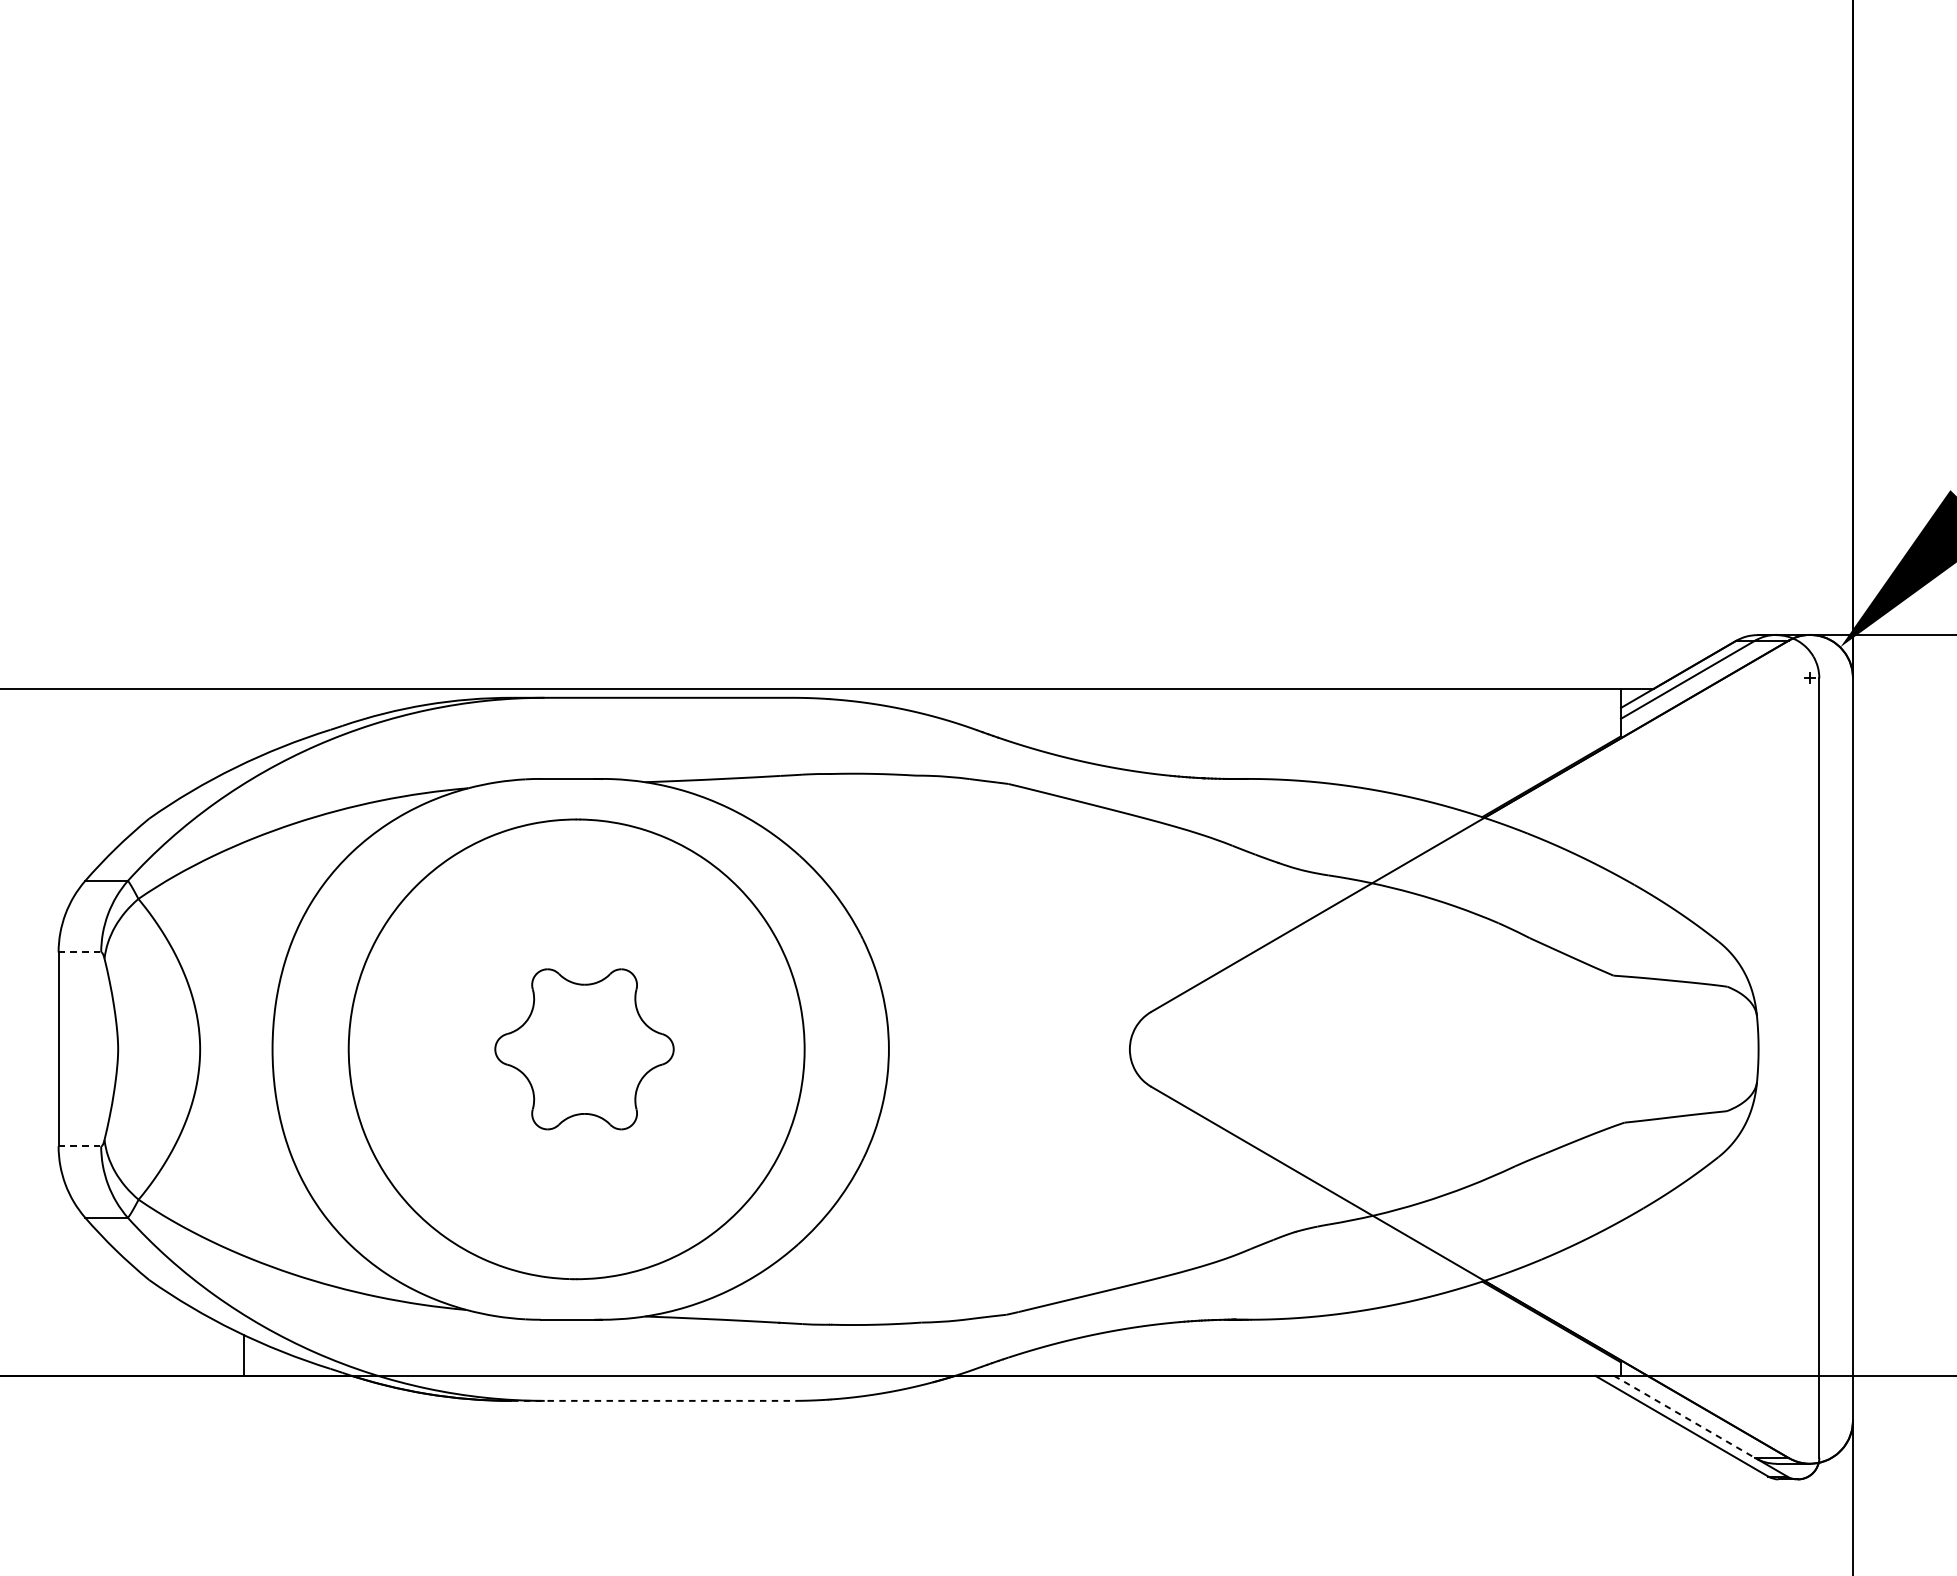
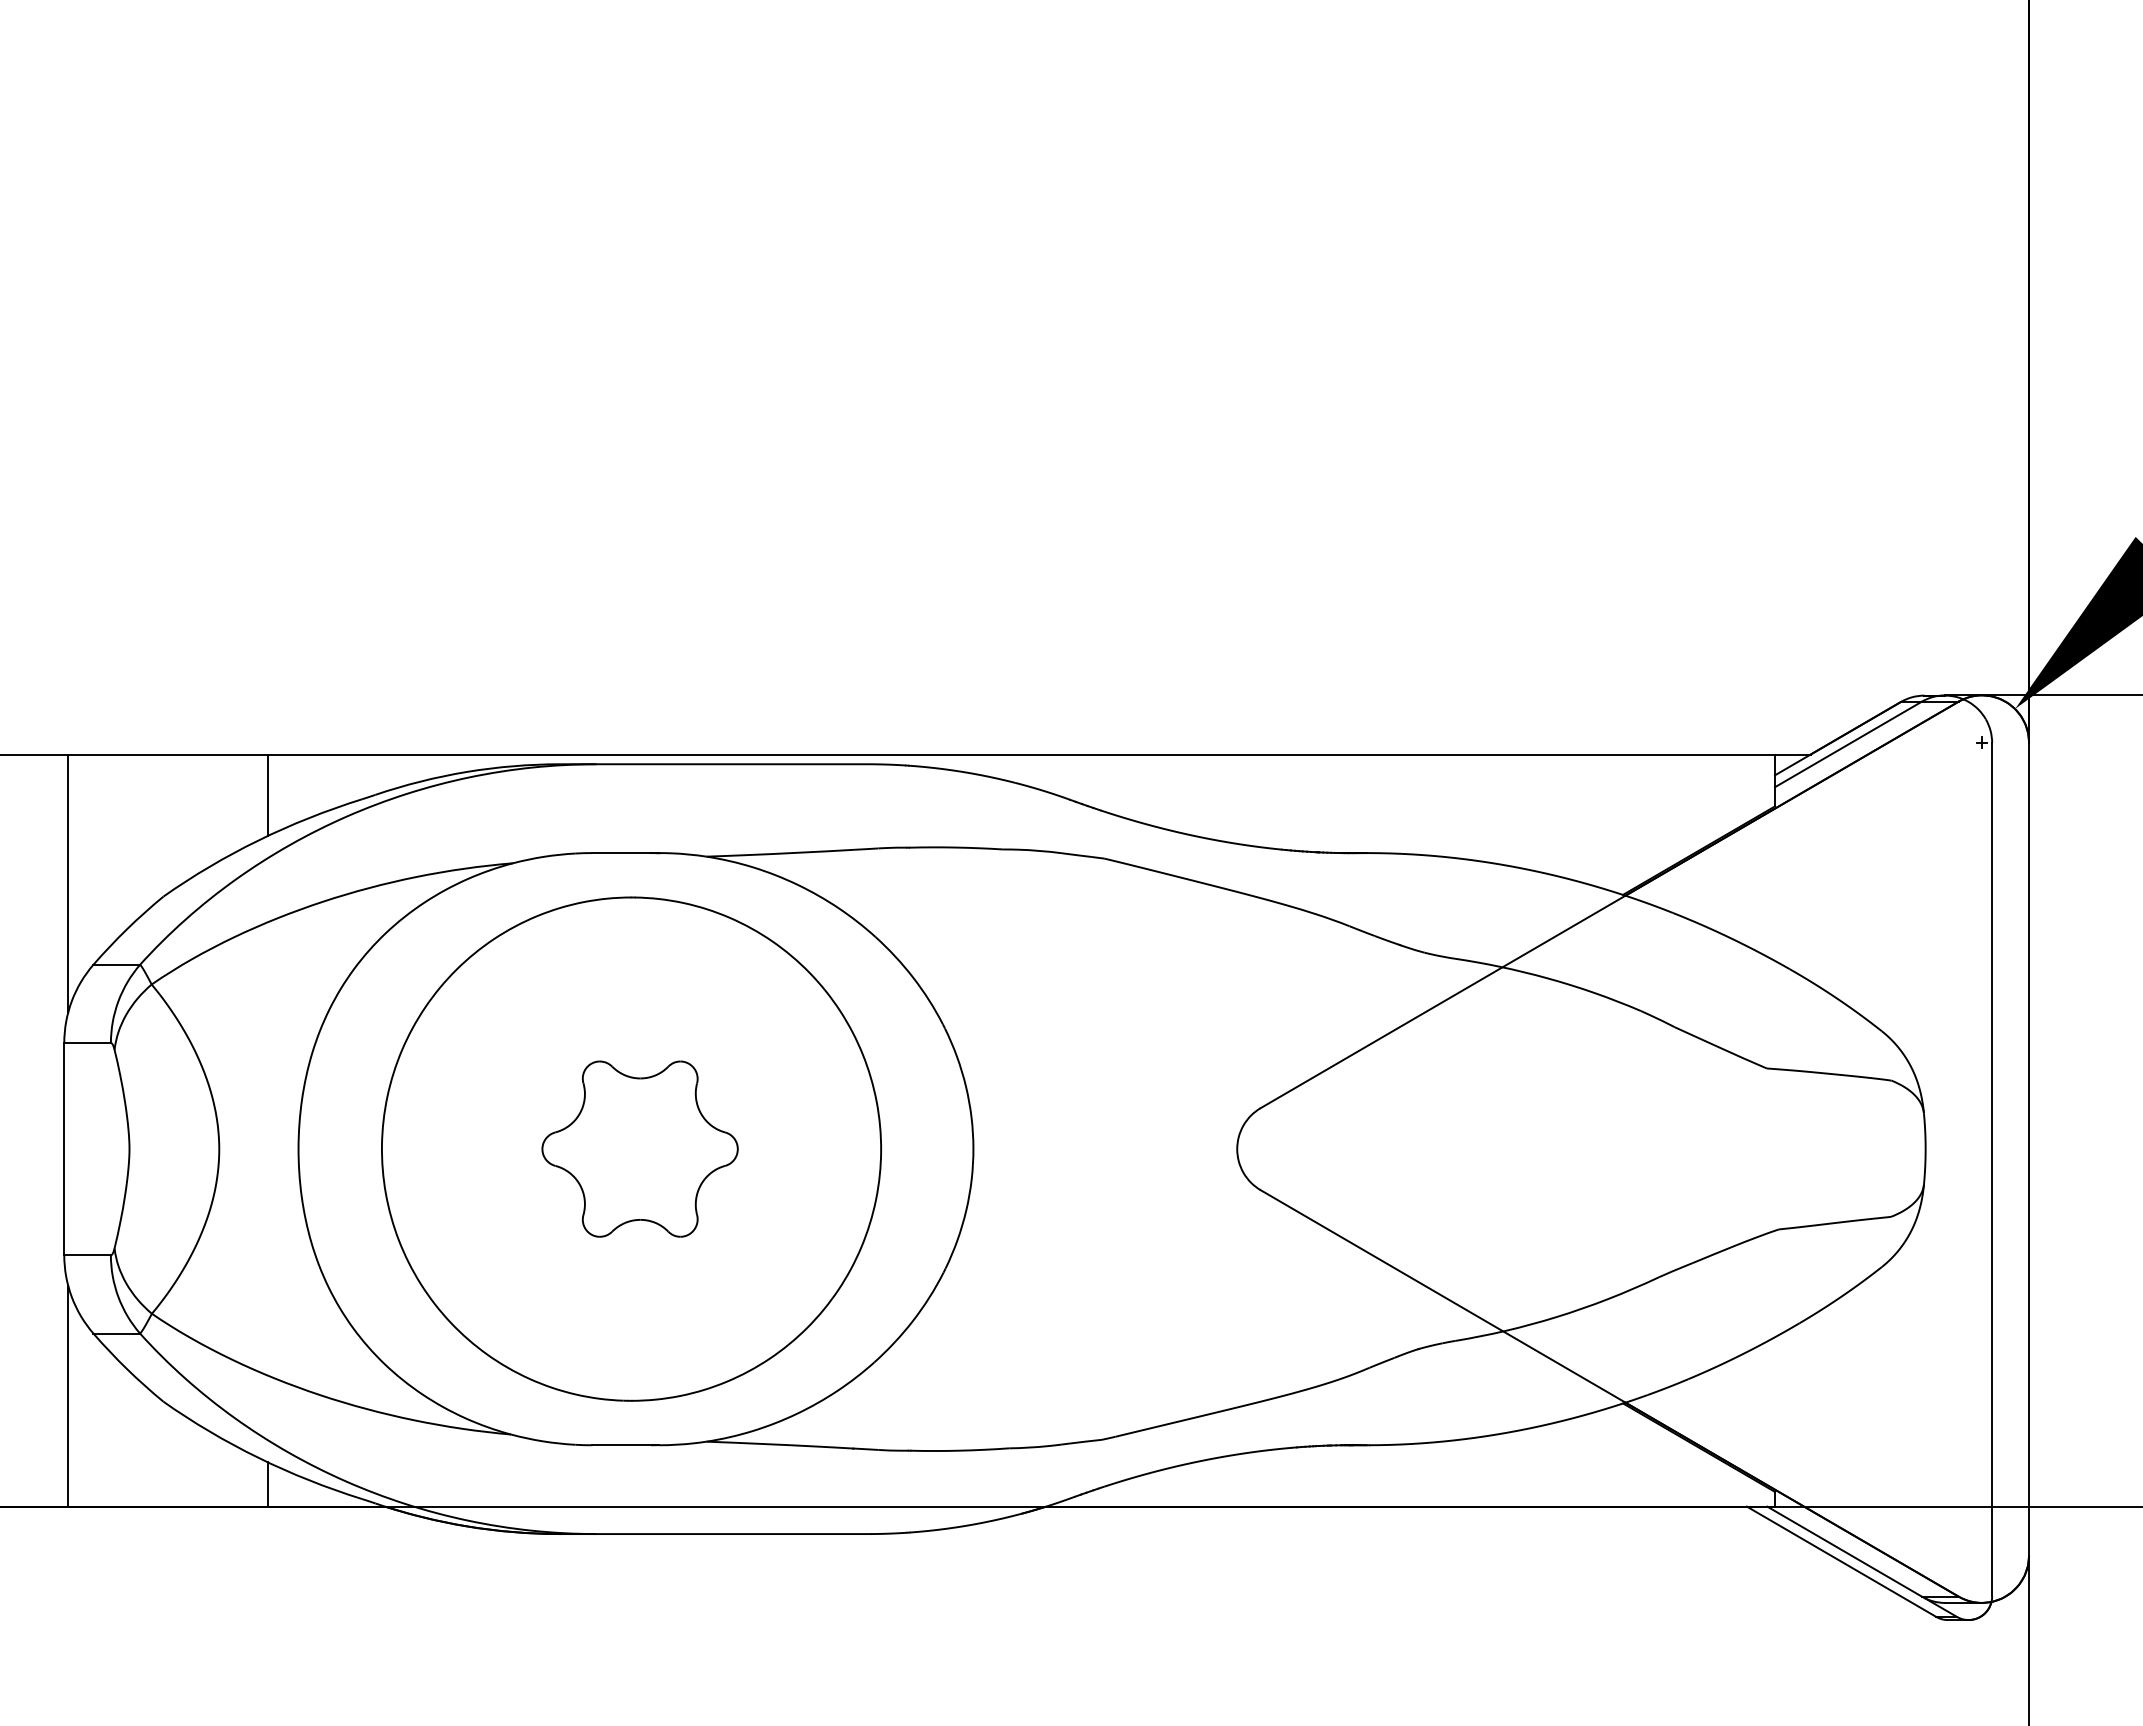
line: (244, 726) -> (267, 795), added
line: (62, 806) -> (68, 883), added
line: (80, 952) -> (88, 1043), dashed -> solid
line: (80, 1146) -> (88, 1255), dashed -> solid
line: (62, 1274) -> (68, 1395), added
line: (654, 1401) -> (716, 1534), dashed -> solid
line: (1685, 1416) -> (1845, 1551), dashed -> solid

